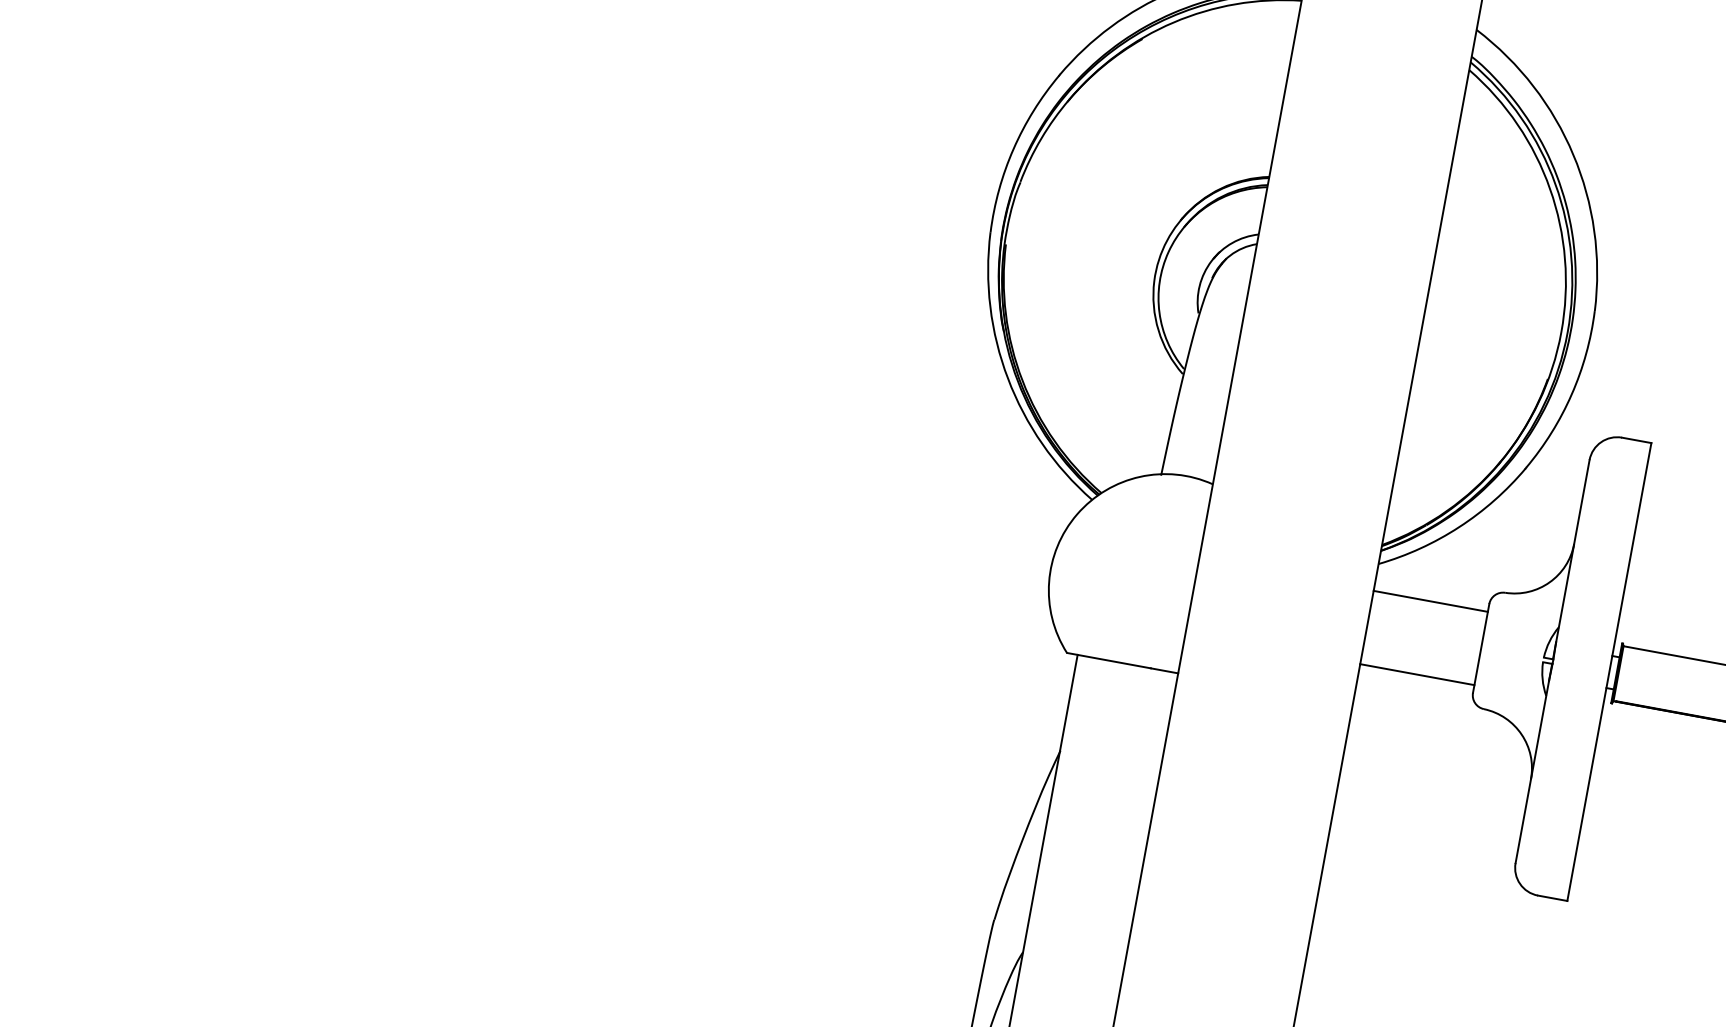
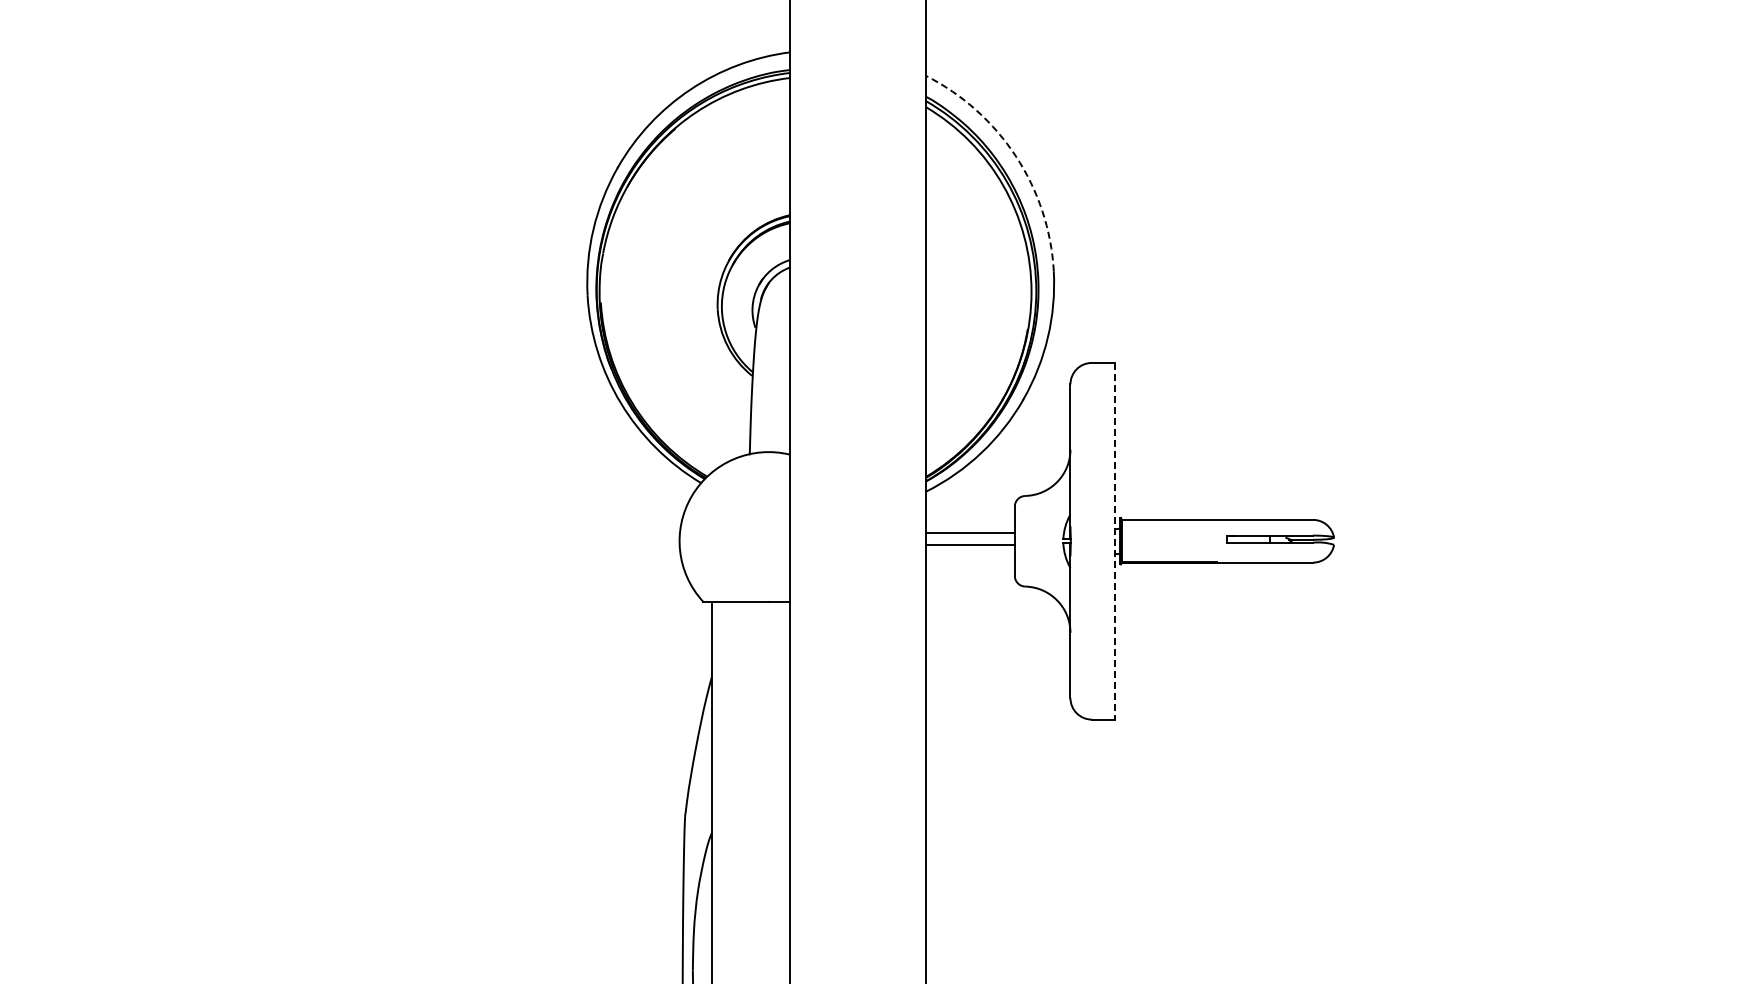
arc: (1573, 154) -> (1016, 156), solid -> dashed
line: (1429, 600) -> (969, 544), moved
line: (1609, 672) -> (1114, 541), solid -> dashed
line: (1416, 674) -> (969, 532), moved

